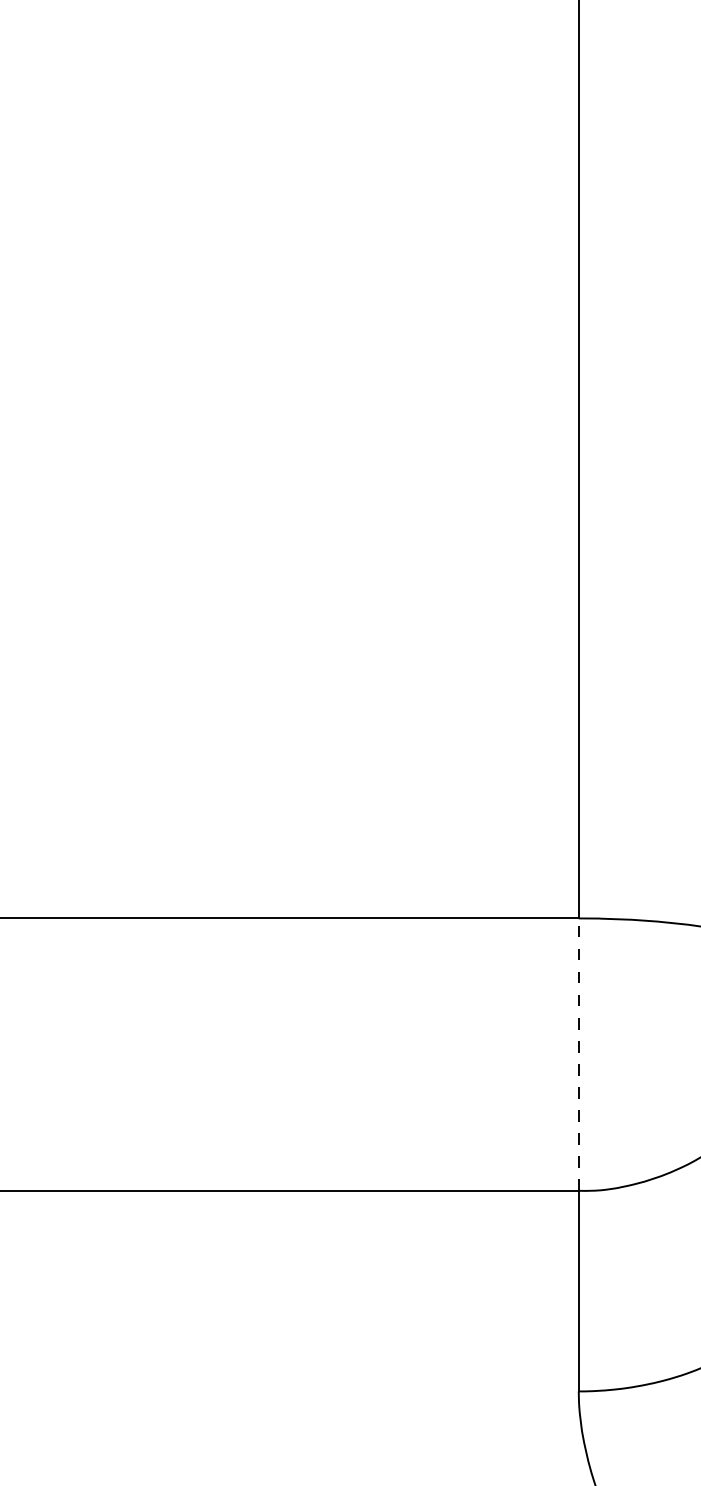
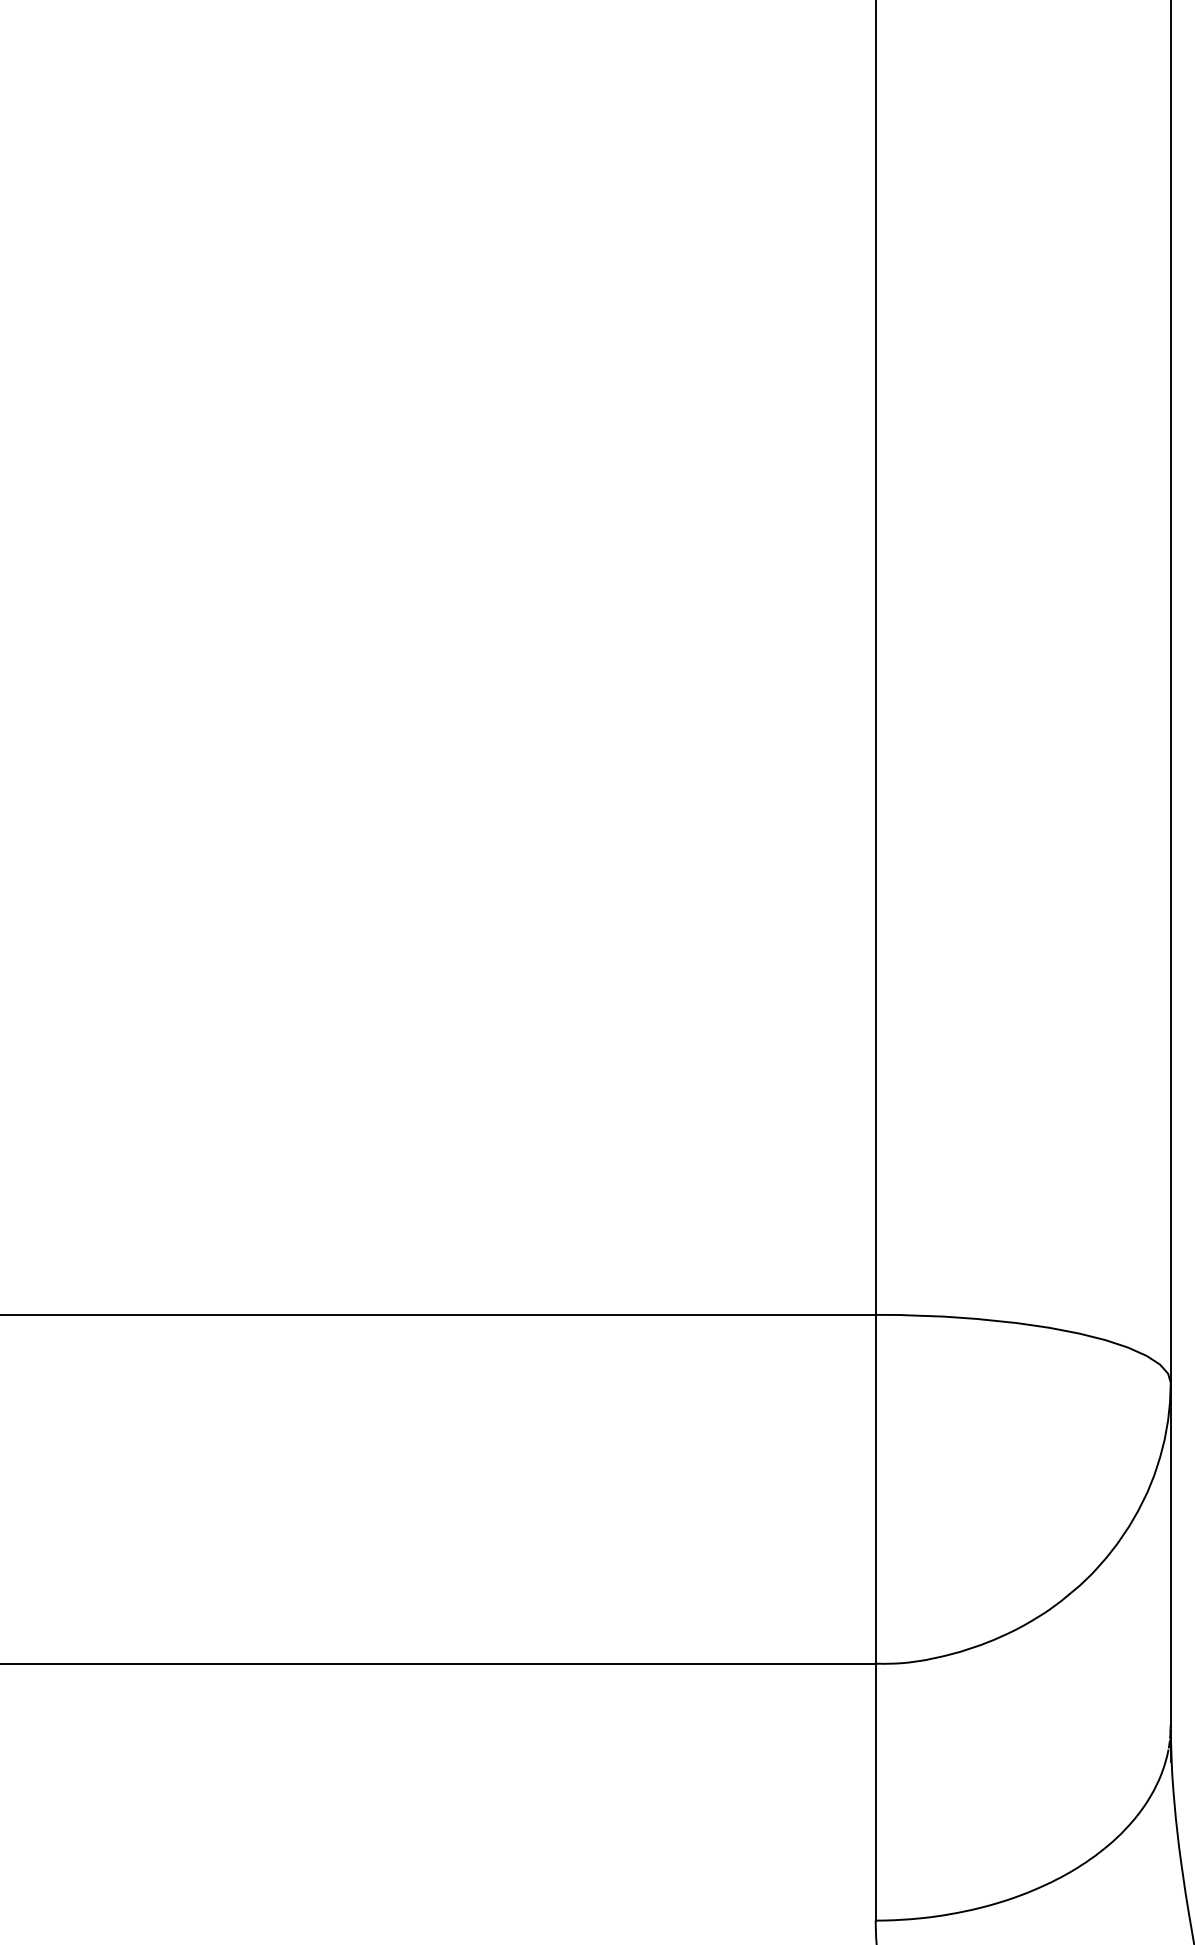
line: (578, 1054) -> (875, 1488), dashed -> solid

